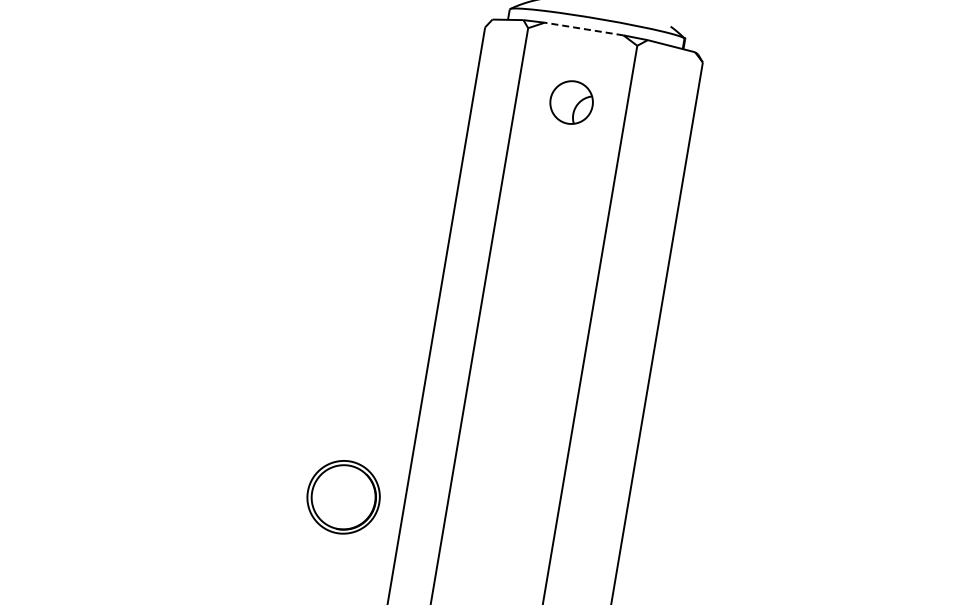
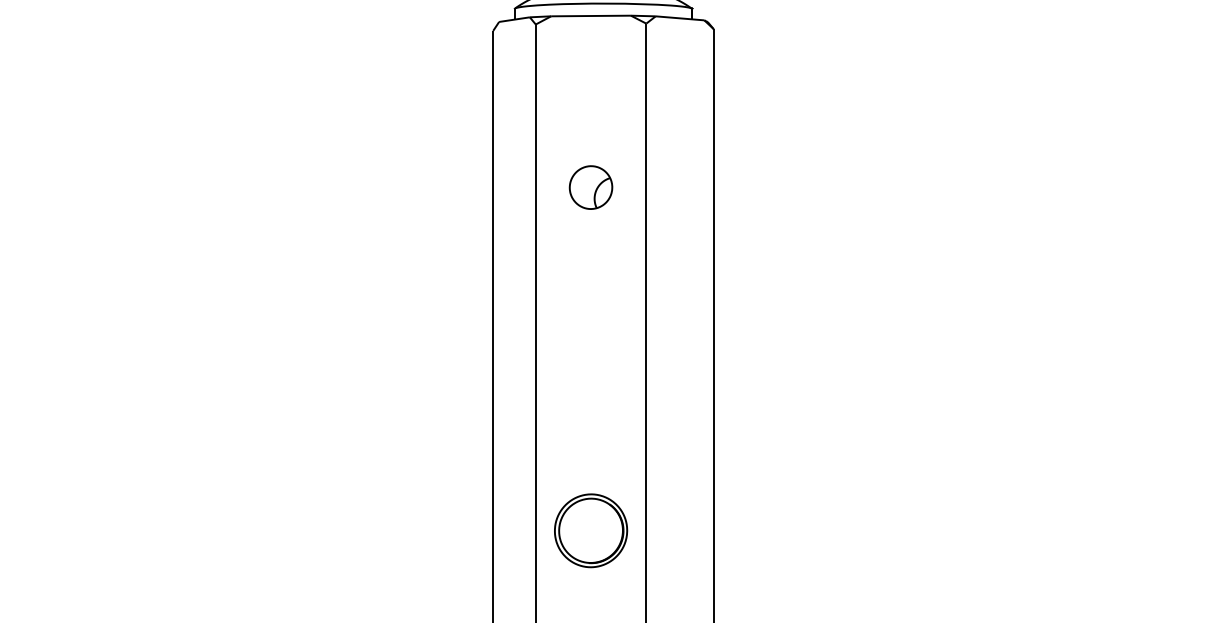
line: (584, 29) -> (591, 16), dashed -> solid
part: (571, 102) -> (590, 187), moved
part: (344, 497) -> (591, 530), moved

